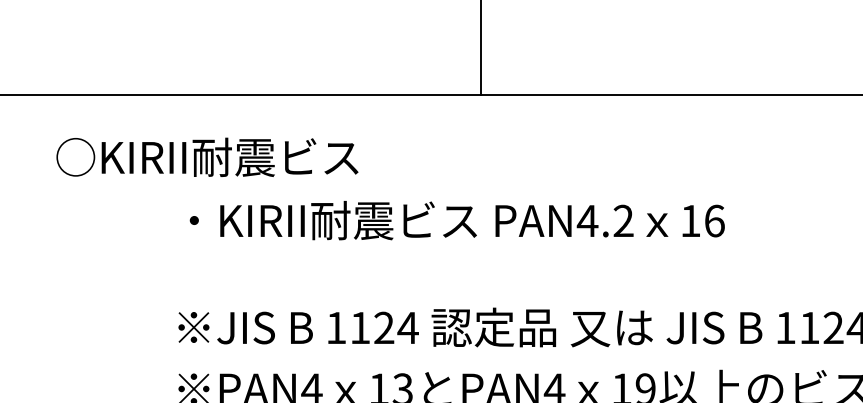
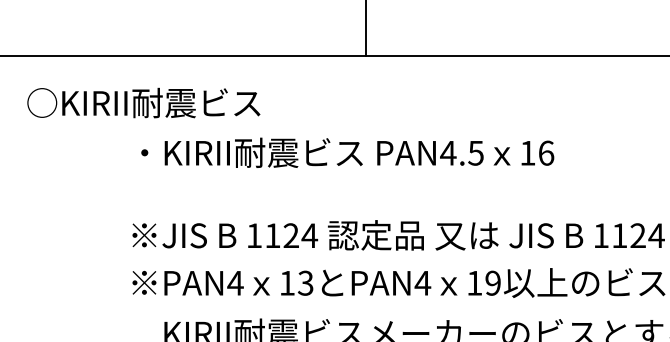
text: (206, 156) -> (143, 102), moved
text: (622, 220) -> (475, 152), PAN4.2 -> PAN4.5

